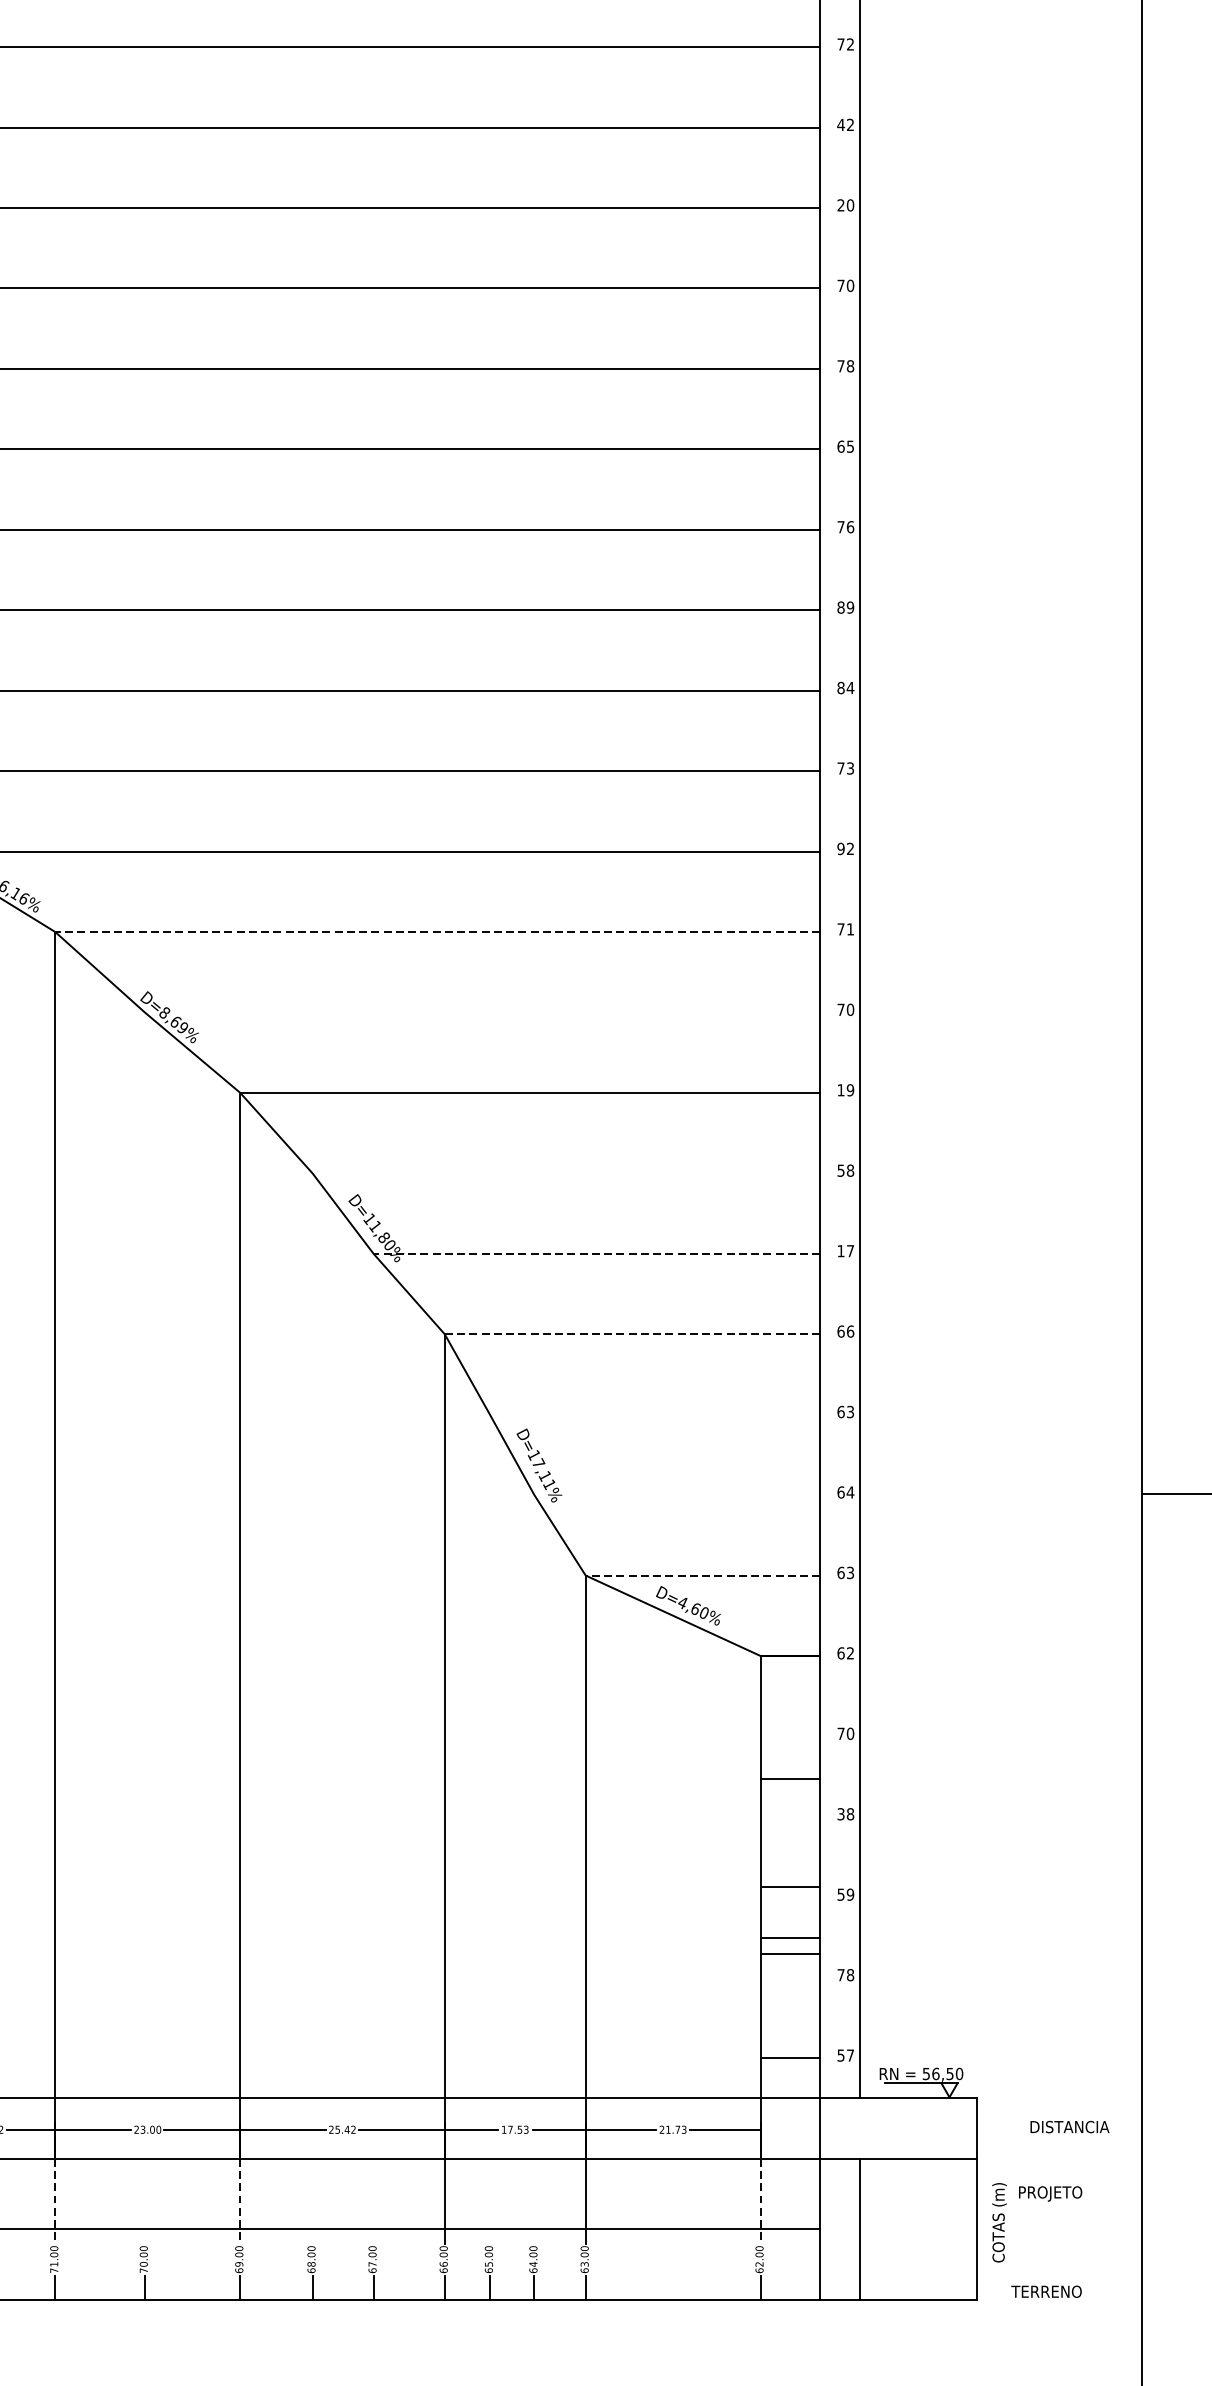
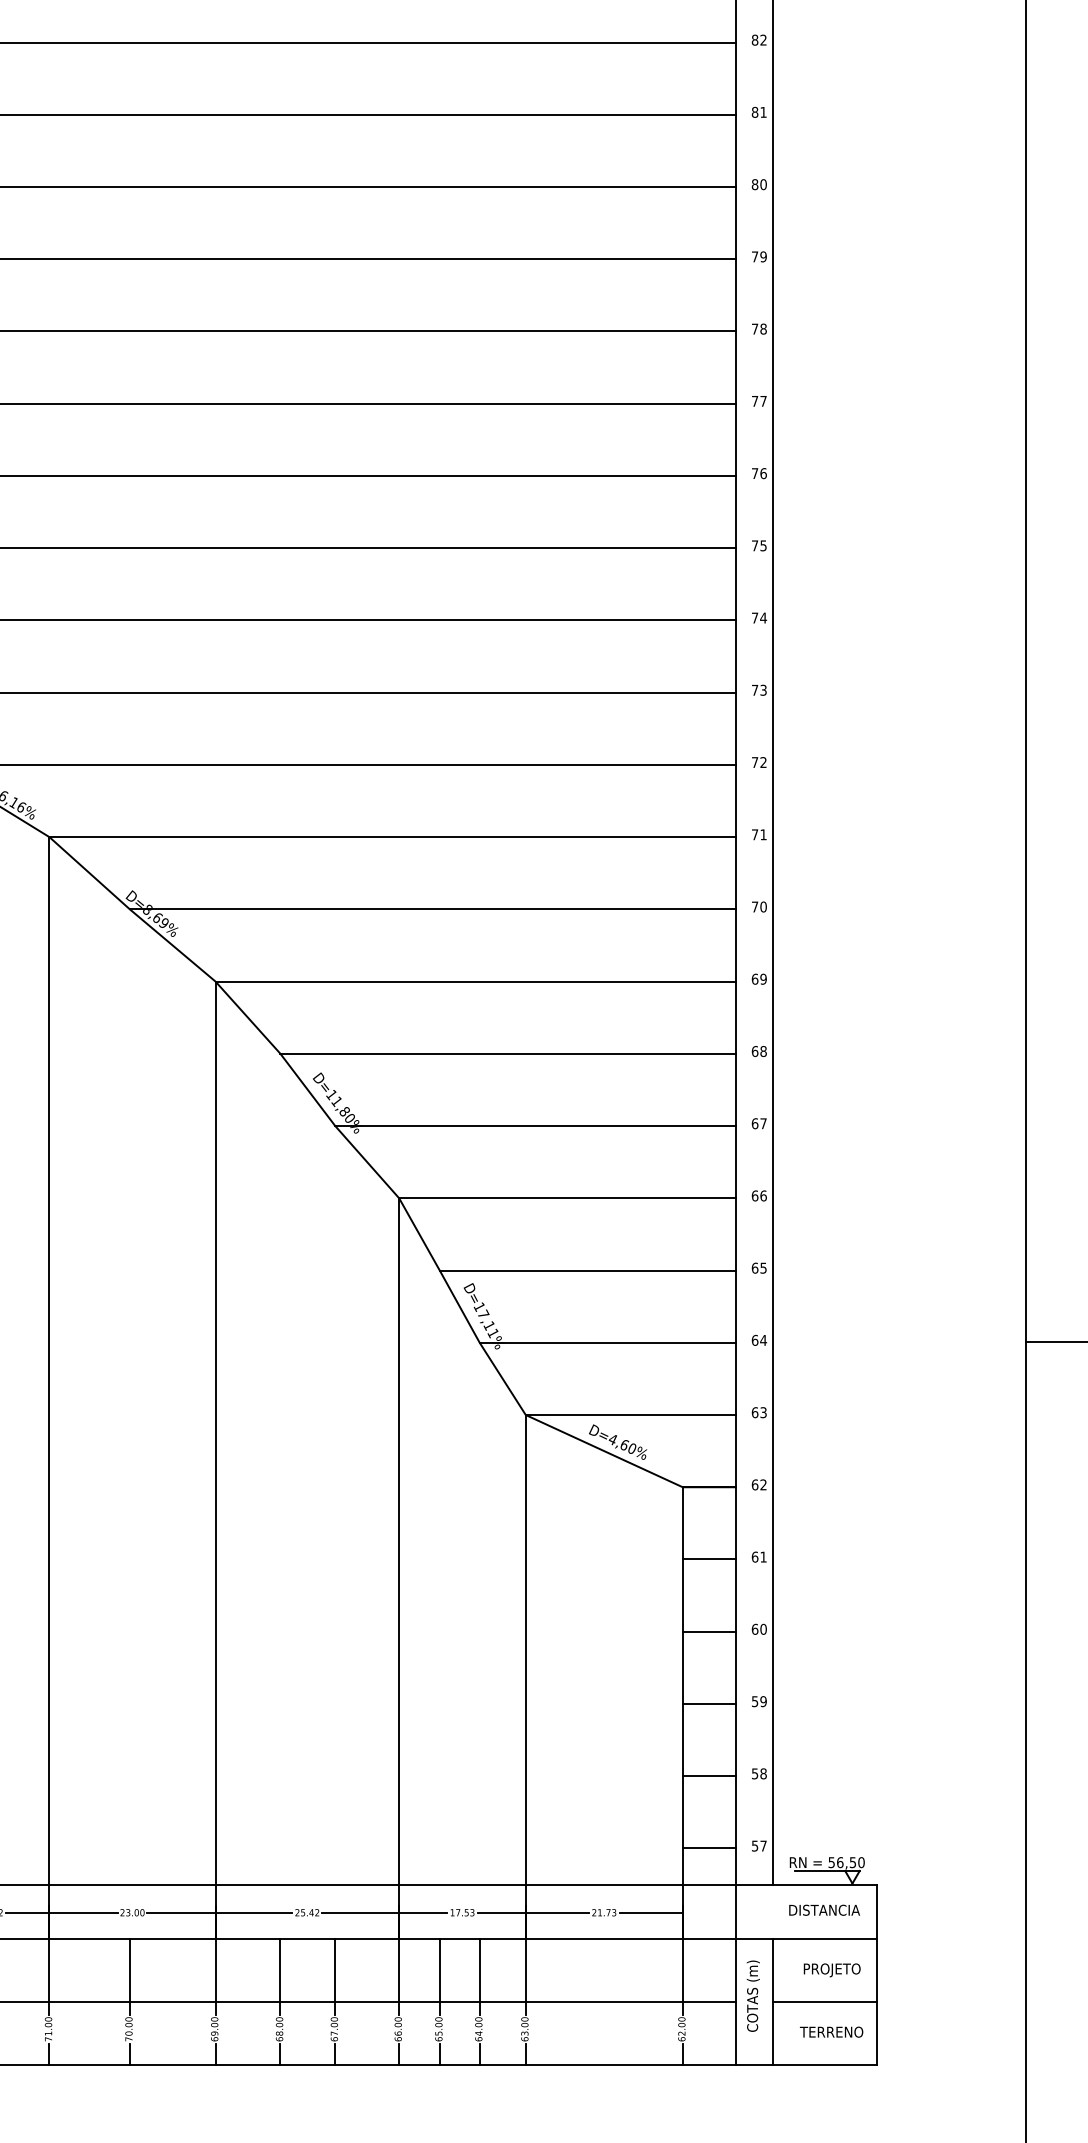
text: (840, 43) -> (754, 39), 72 -> 82
text: (844, 123) -> (758, 111), 42 -> 81
text: (840, 205) -> (754, 184), 20 -> 80
text: (850, 285) -> (763, 256), 70 -> 79
text: (844, 445) -> (758, 400), 65 -> 77
text: (844, 607) -> (758, 545), 89 -> 75
text: (840, 687) -> (754, 617), 84 -> 74
text: (840, 848) -> (754, 762), 92 -> 72
line: (437, 932) -> (392, 837), dashed -> solid
line: (481, 1012) -> (432, 909), added
text: (840, 1089) -> (754, 978), 19 -> 69
text: (840, 1170) -> (754, 1051), 58 -> 68
line: (566, 1172) -> (508, 1053), added
text: (840, 1250) -> (754, 1123), 17 -> 67
line: (596, 1254) -> (535, 1126), dashed -> solid
line: (632, 1334) -> (567, 1198), dashed -> solid
text: (850, 1411) -> (763, 1267), 63 -> 65
line: (654, 1414) -> (587, 1270), added
line: (676, 1494) -> (607, 1342), added
line: (702, 1576) -> (630, 1415), dashed -> solid
text: (844, 1733) -> (758, 1556), 70 -> 61
line: (790, 1778) -> (709, 1559), moved
text: (844, 1813) -> (758, 1628), 38 -> 60
line: (790, 1886) -> (709, 1631), moved
line: (790, 1937) -> (709, 1776), moved
line: (790, 1953) -> (709, 1703), moved
text: (841, 1974) -> (755, 1773), 78 -> 58
text: (1069, 2126) -> (824, 1909), moved
text: (1049, 2194) -> (831, 1970), moved
line: (144, 2200) -> (129, 1976), added
line: (312, 2200) -> (280, 1976), added
line: (373, 2200) -> (335, 1976), added
line: (489, 2200) -> (439, 1976), added
line: (534, 2200) -> (479, 1976), added
line: (55, 2201) -> (49, 1977), dashed -> solid
line: (240, 2201) -> (215, 1977), dashed -> solid
line: (760, 2201) -> (682, 1977), dashed -> solid
text: (998, 2221) -> (752, 1995), moved
line: (918, 2228) -> (824, 2001), added
text: (1046, 2291) -> (831, 2031), moved

